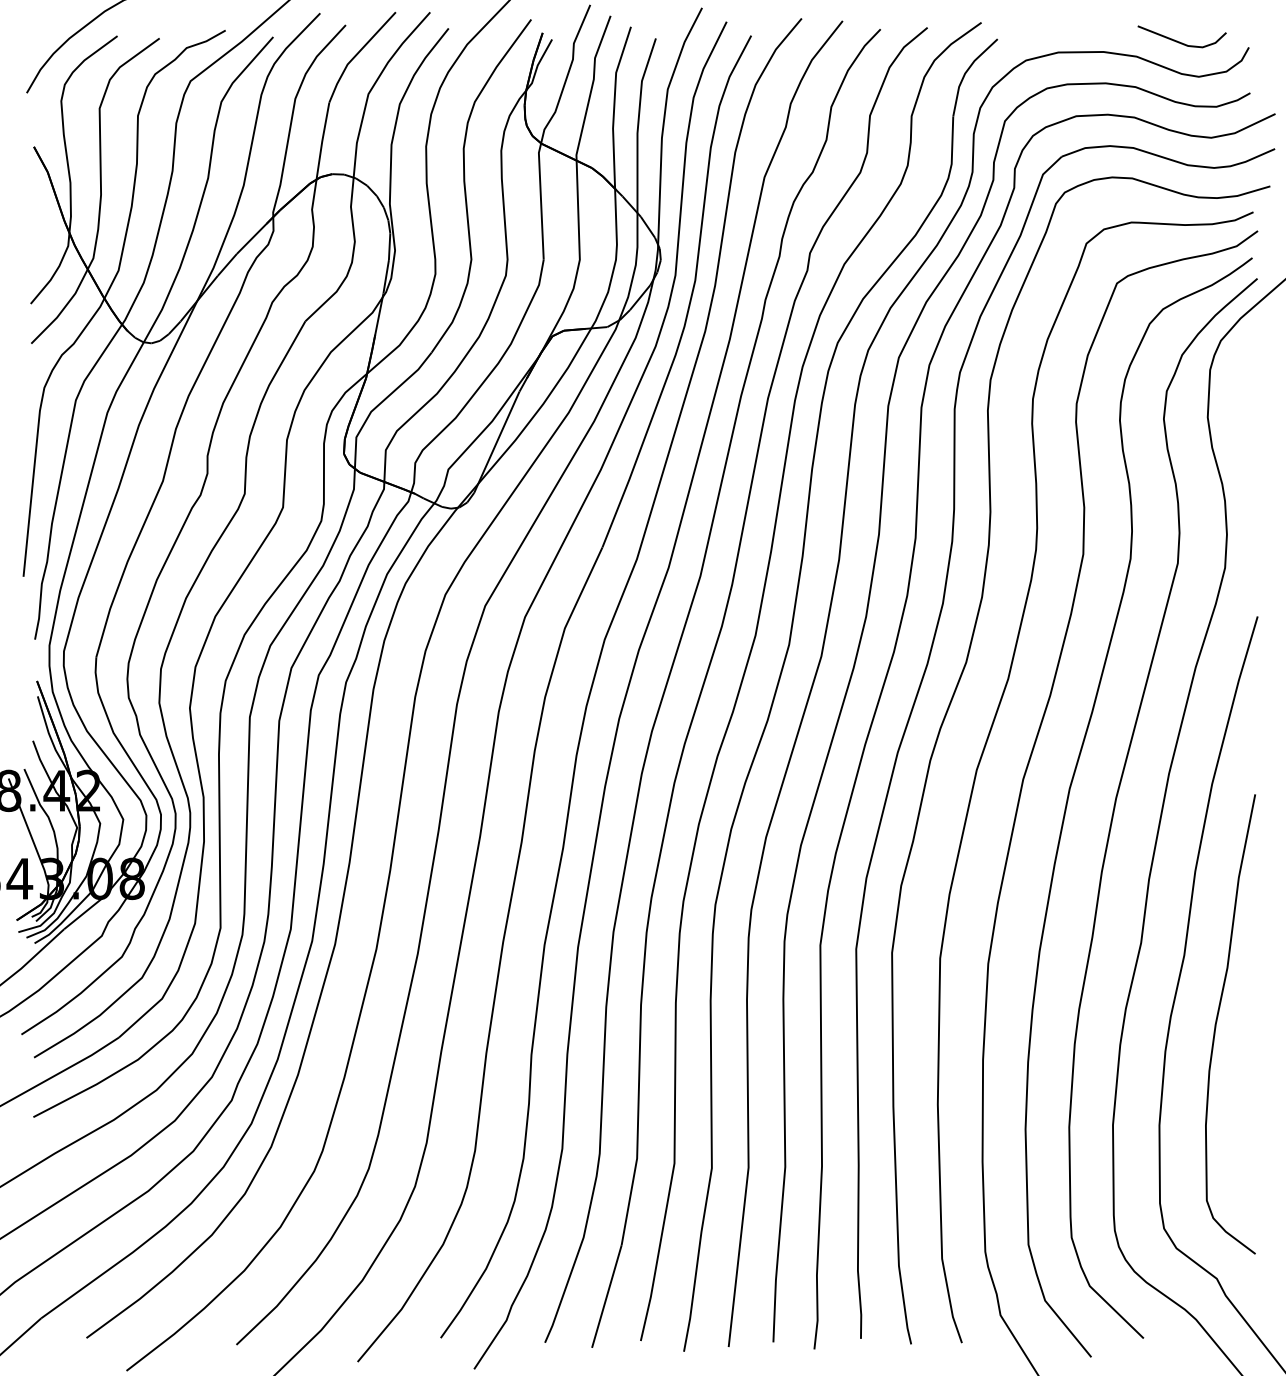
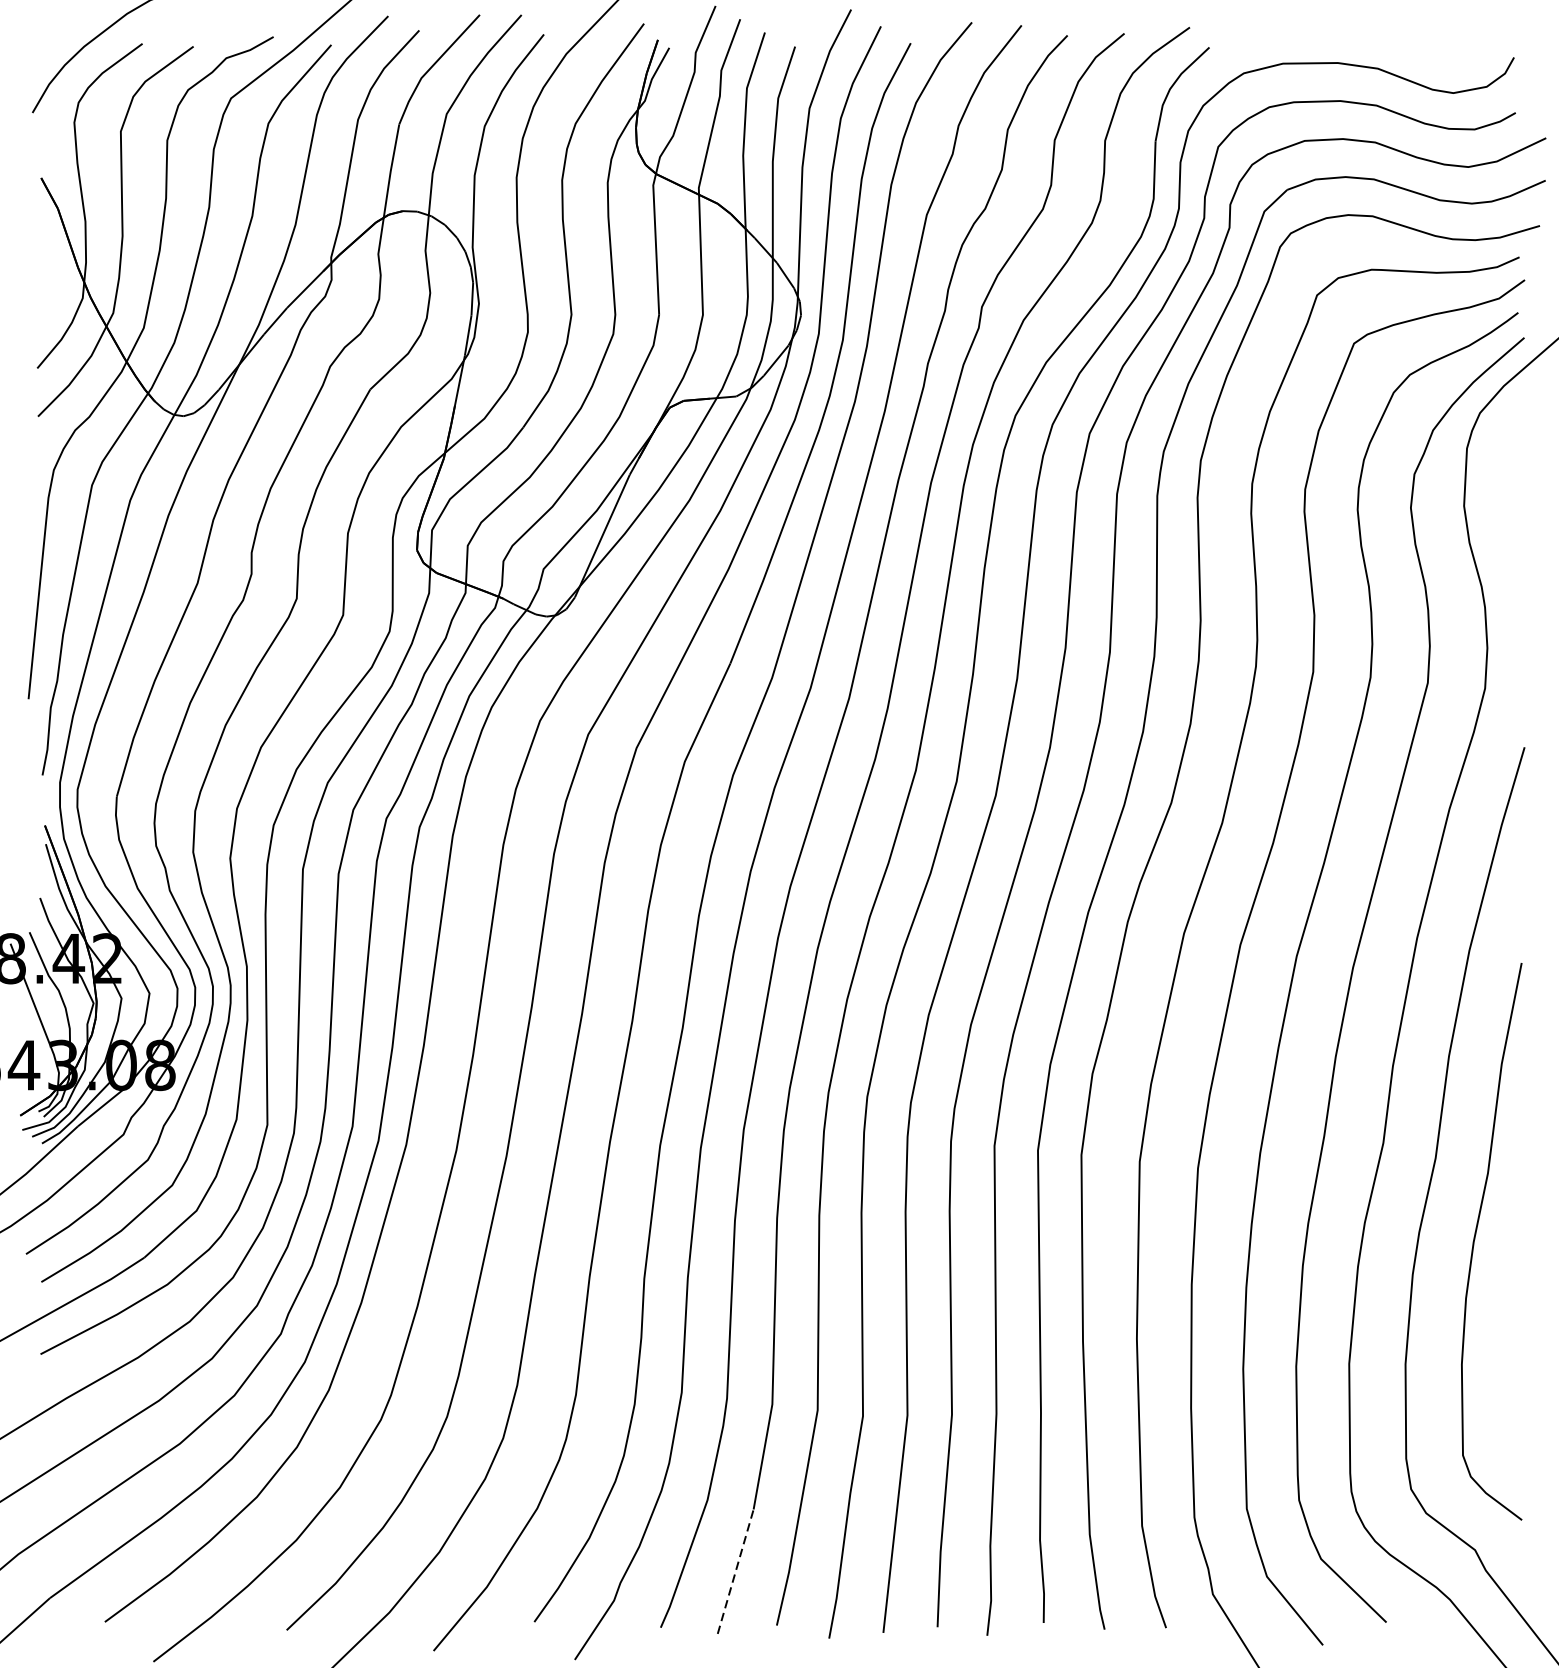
line: (1179, 41) -> (1429, 50), removed
line: (607, 1296) -> (736, 1571), solid -> dashed

